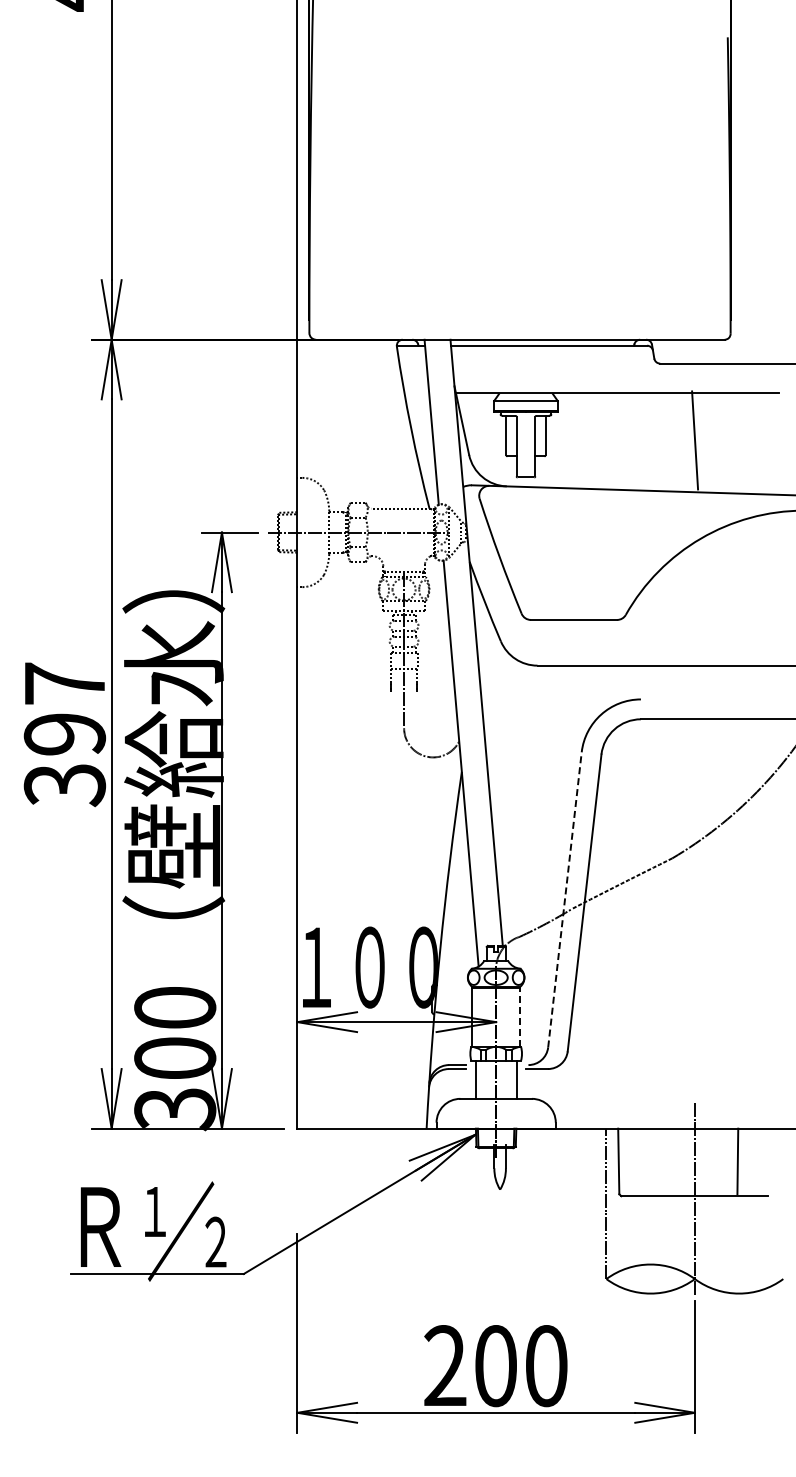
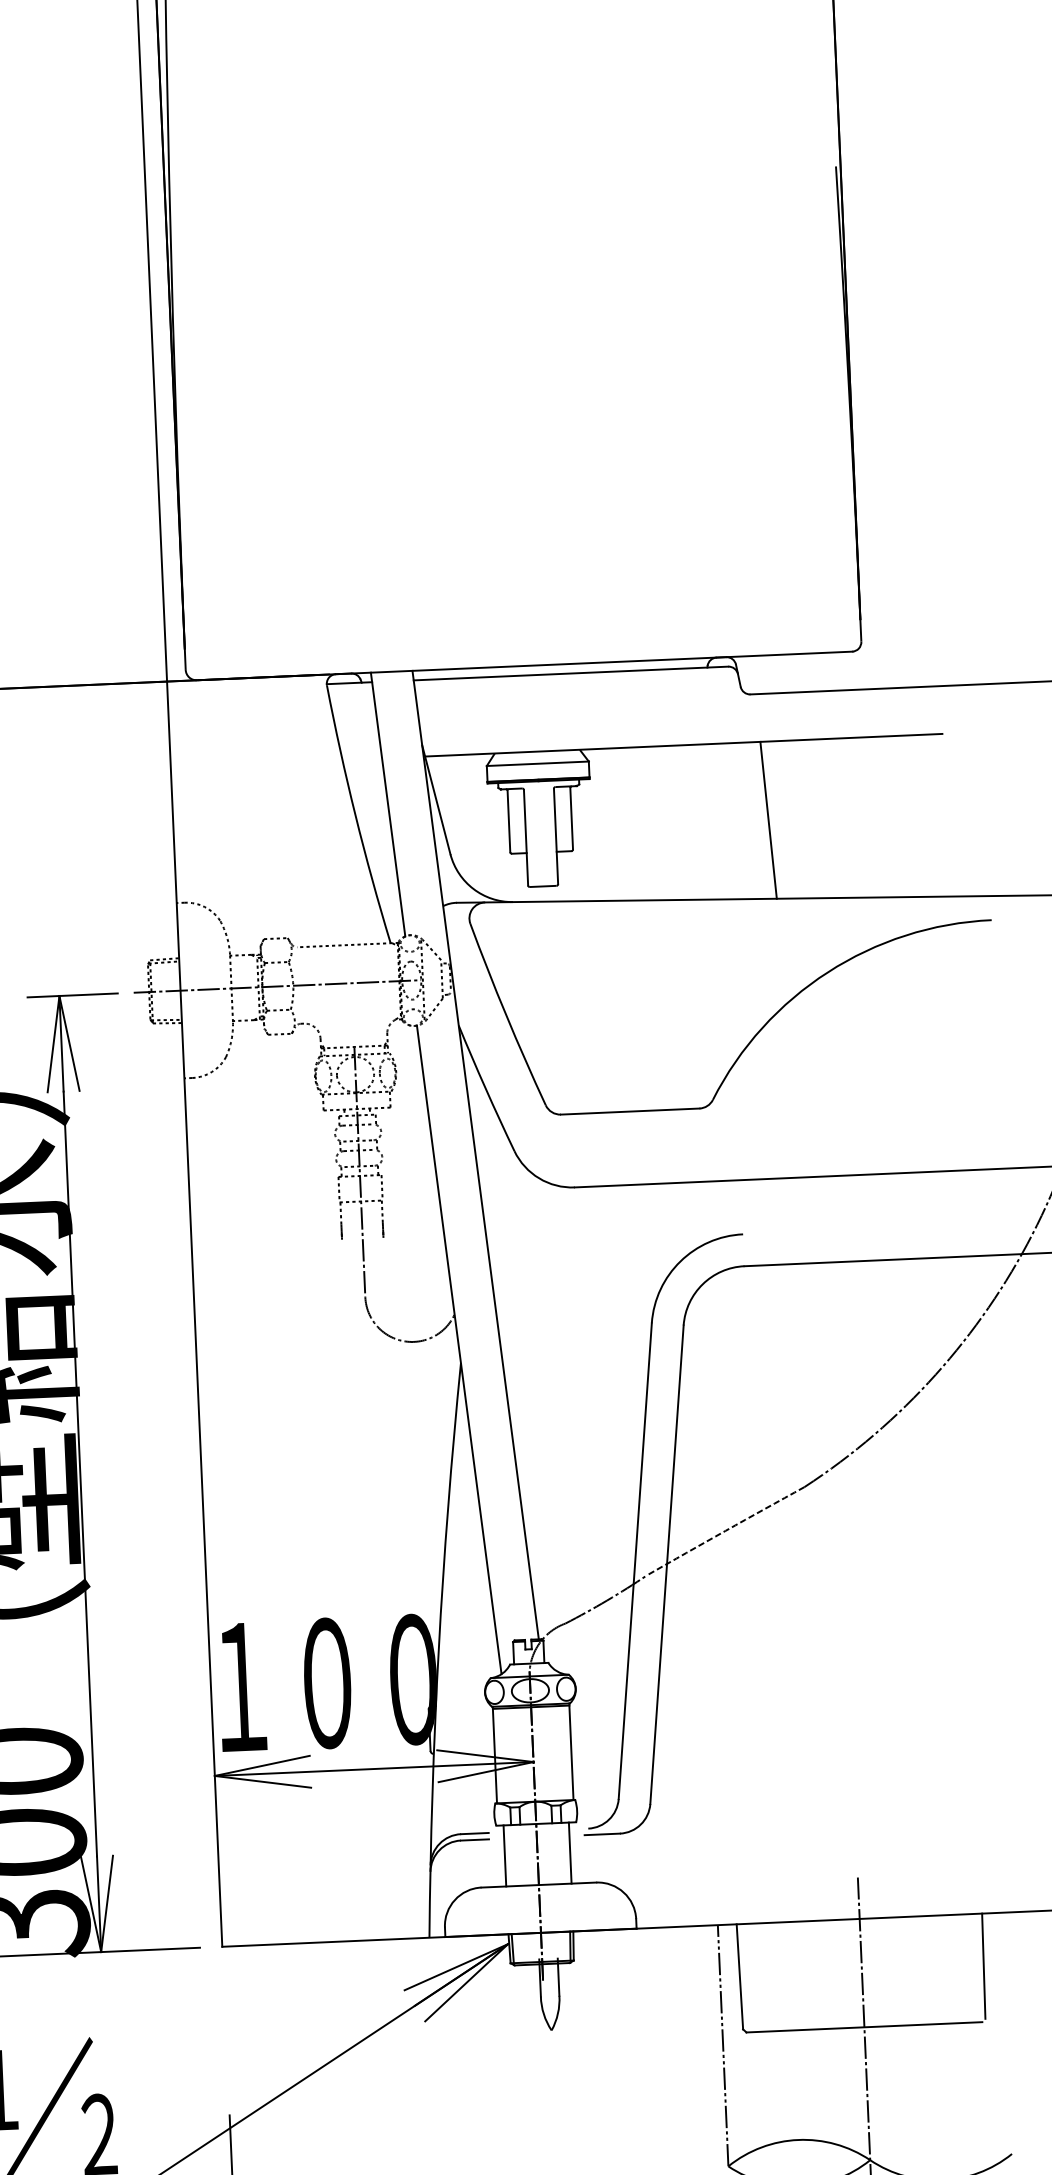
line: (695, 440) -> (769, 820), moved
line: (564, 899) -> (634, 1560), dashed -> solid
line: (520, 1016) -> (572, 1751), dashed -> solid
line: (737, 1161) -> (983, 1966), moved

